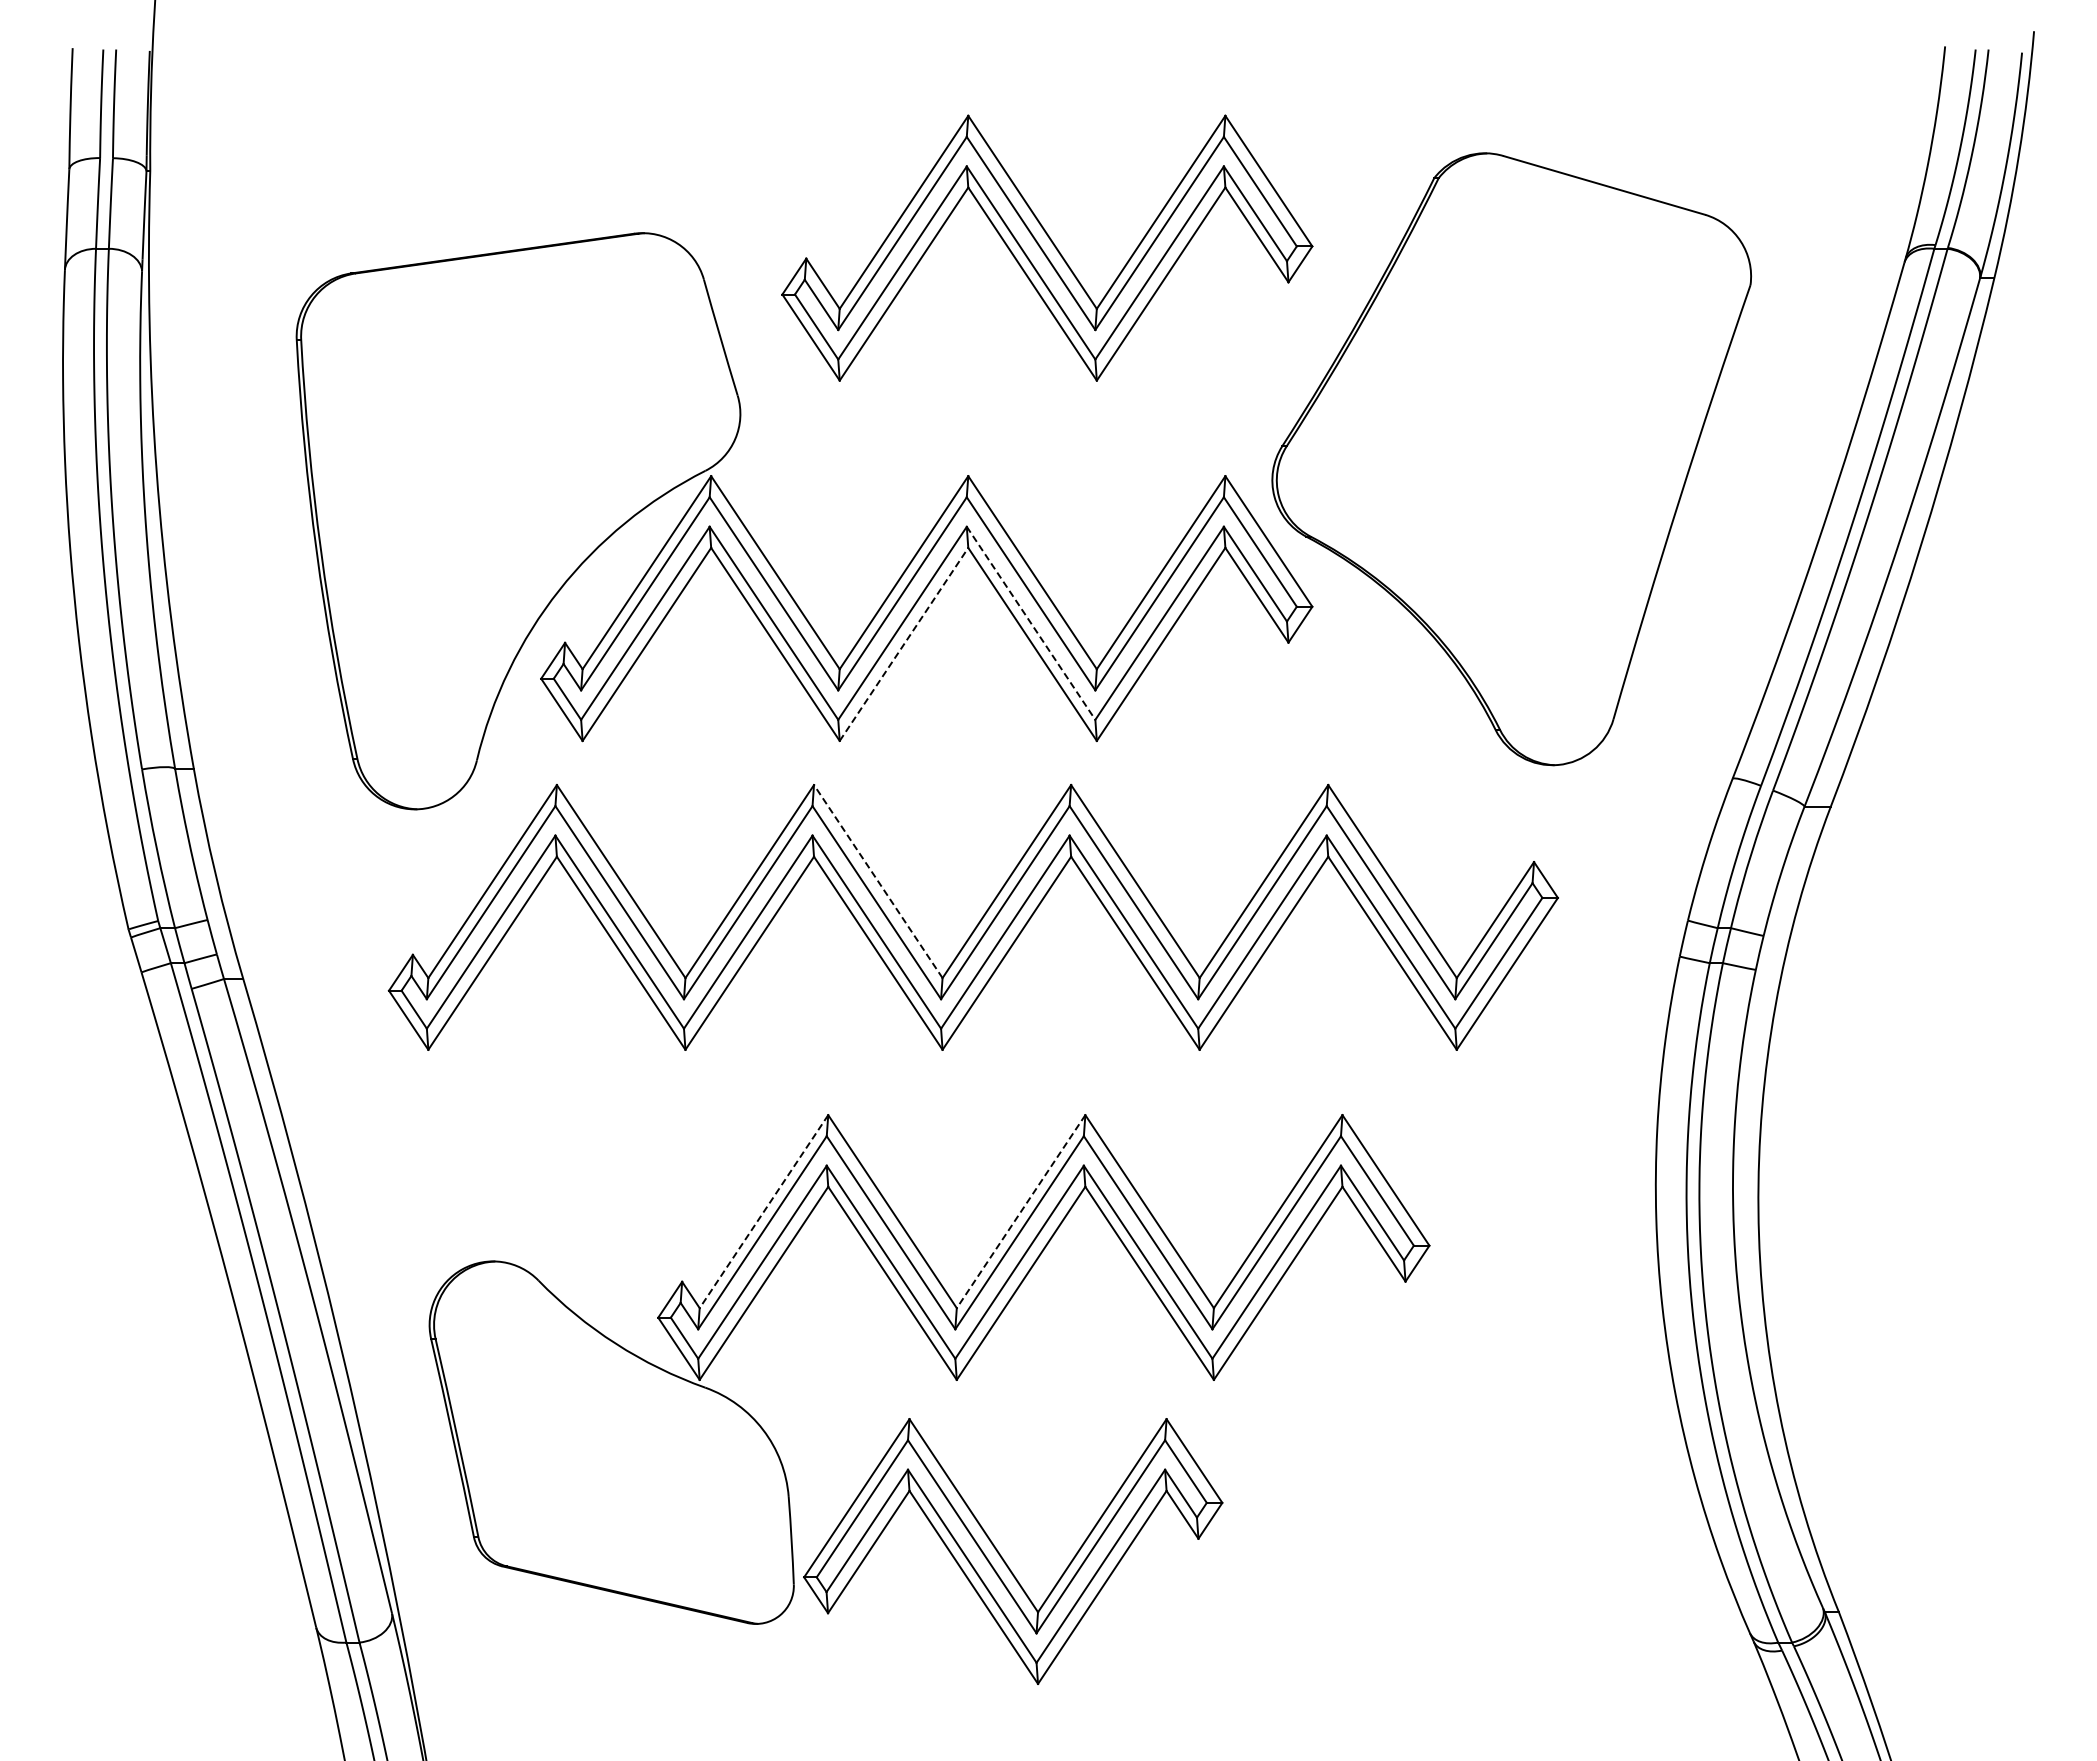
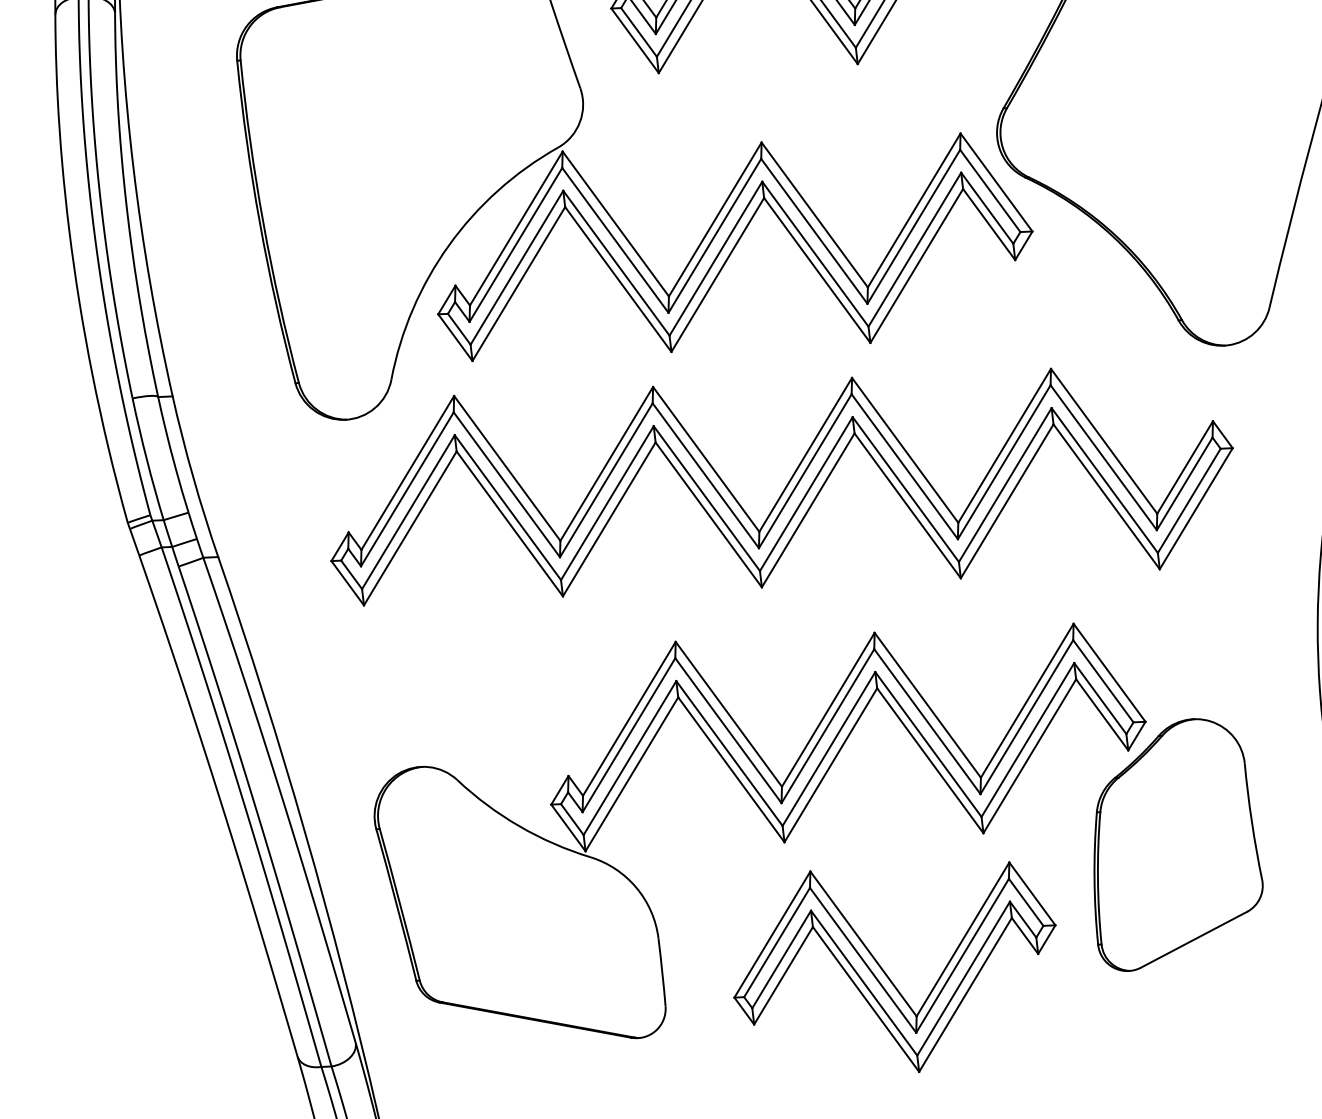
line: (1031, 623) -> (815, 254), dashed -> solid
line: (904, 644) -> (718, 275), dashed -> solid
line: (878, 881) -> (706, 459), dashed -> solid
line: (763, 1211) -> (628, 718), dashed -> solid
line: (1021, 1211) -> (828, 709), dashed -> solid
part: (1462, 1405) -> (1176, 844), added
part: (1004, 1559) -> (888, 976), moved

